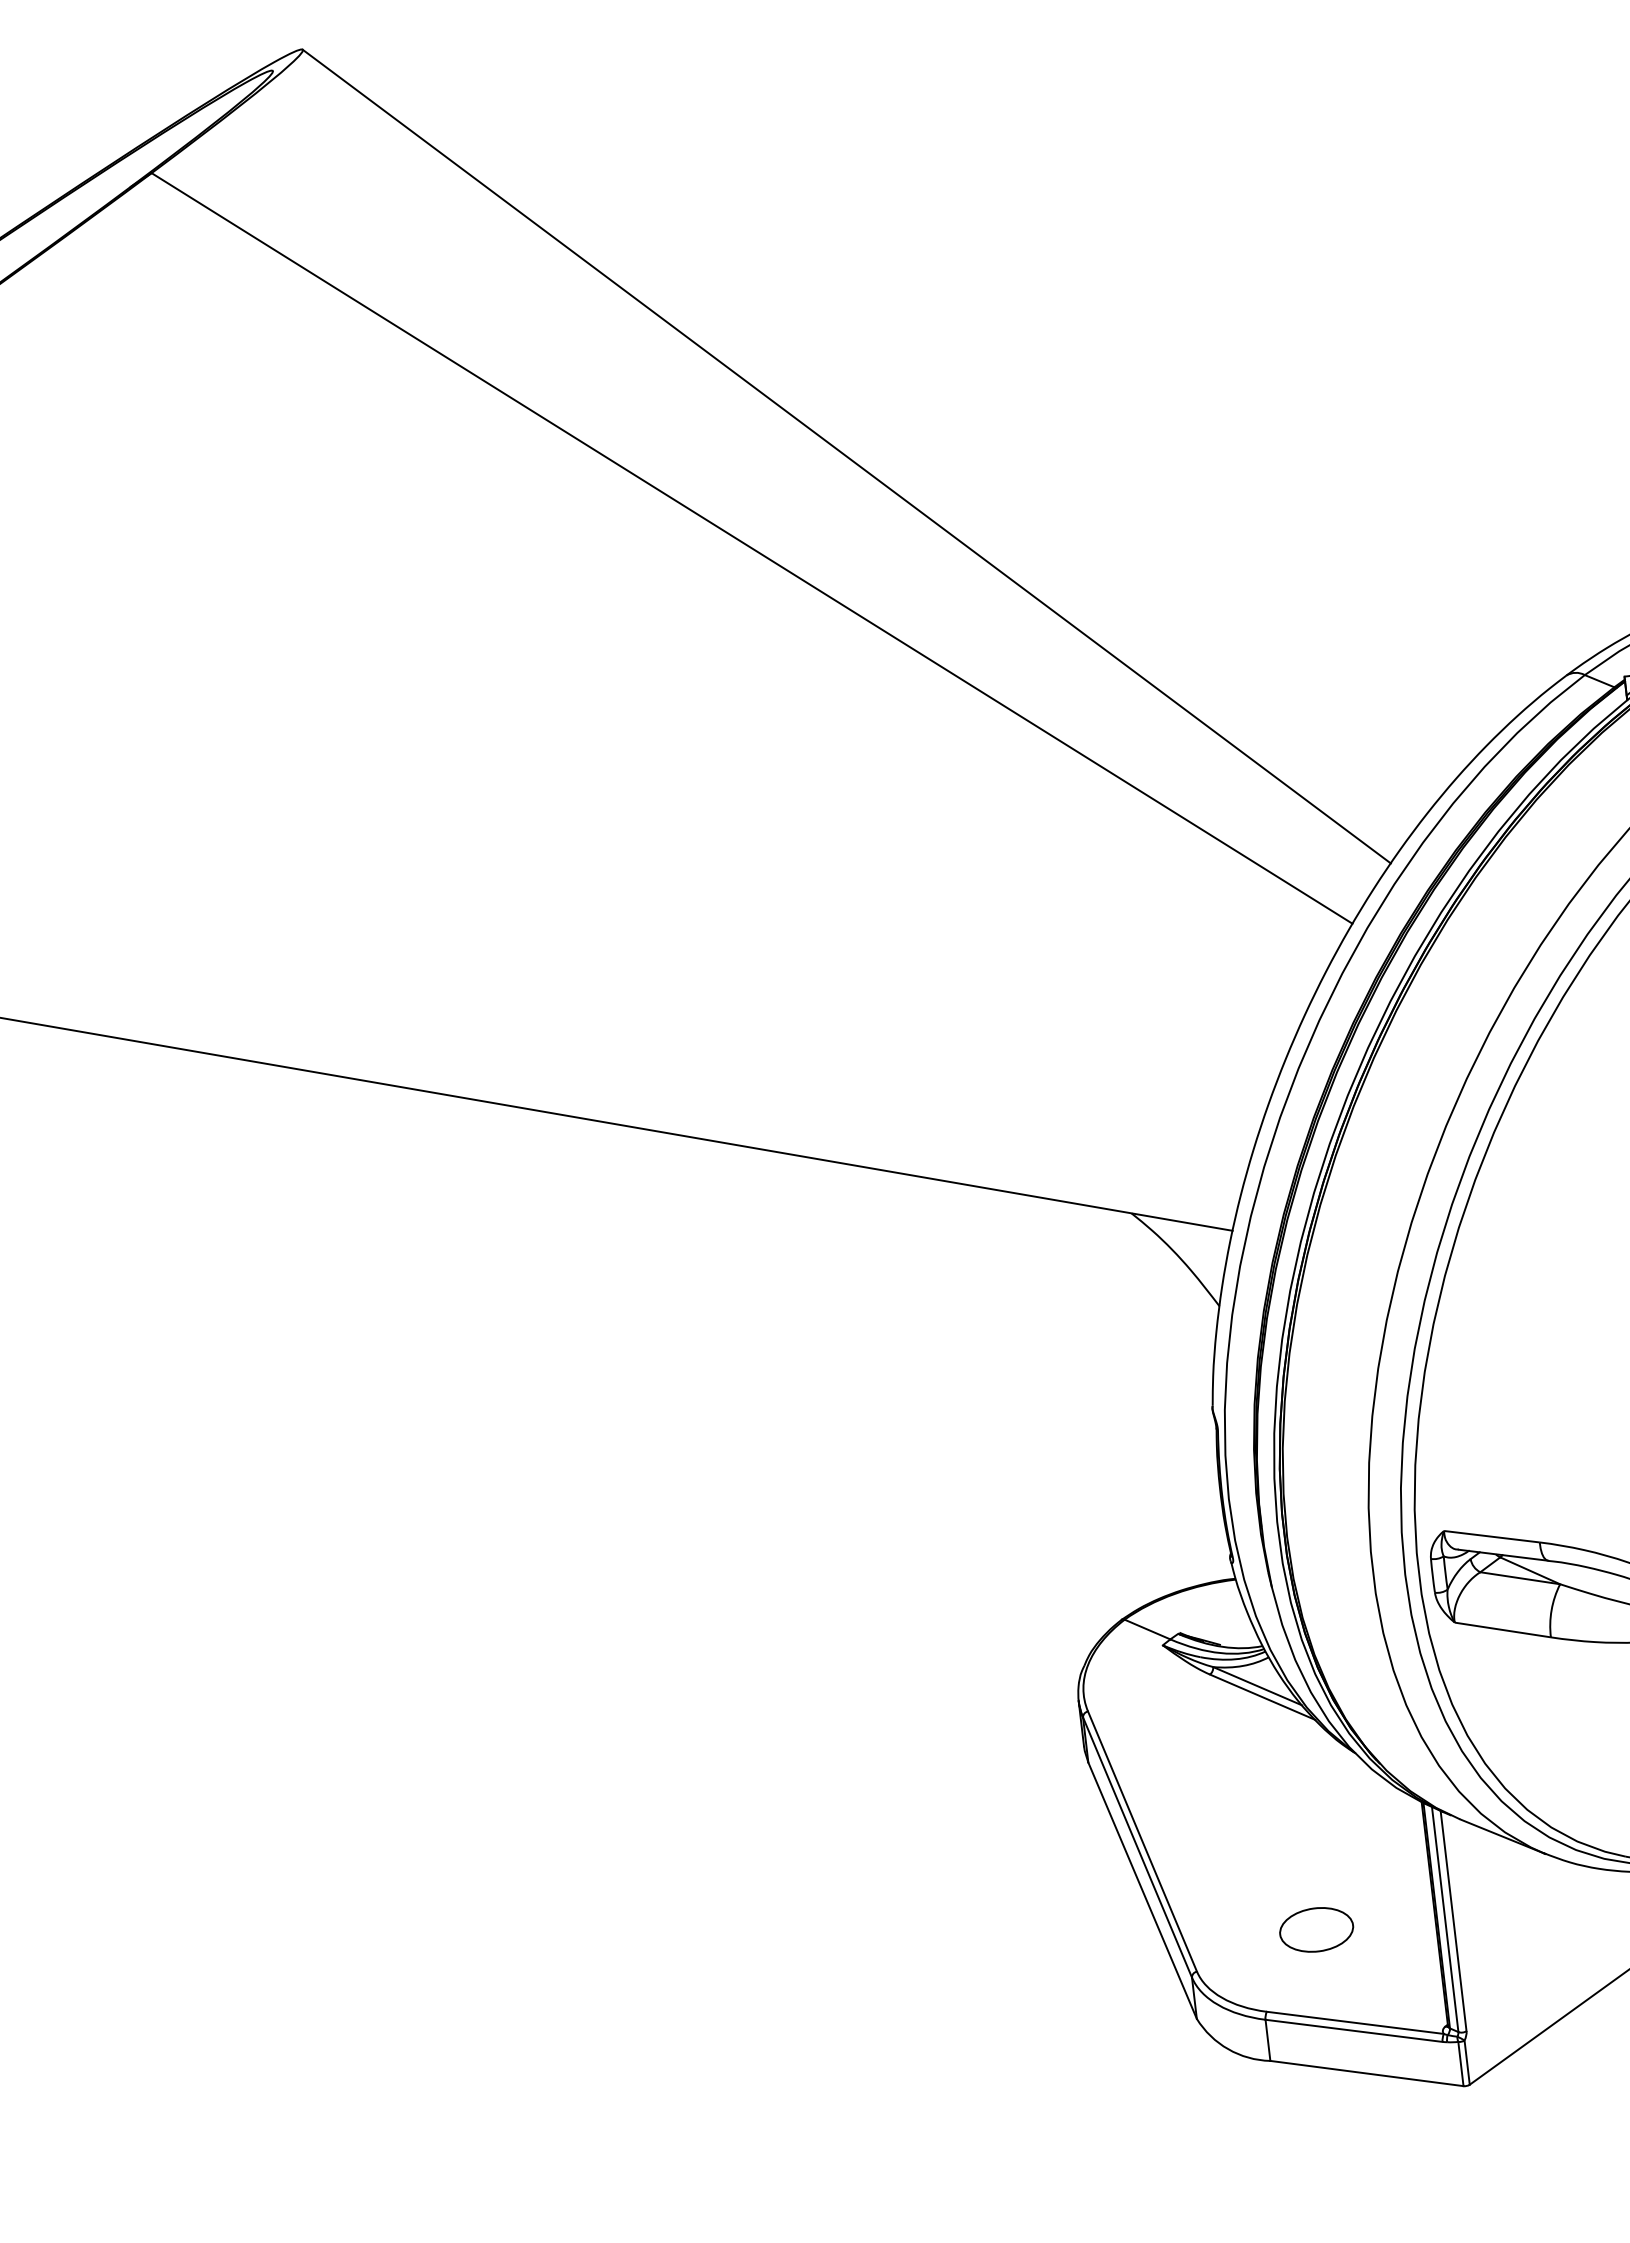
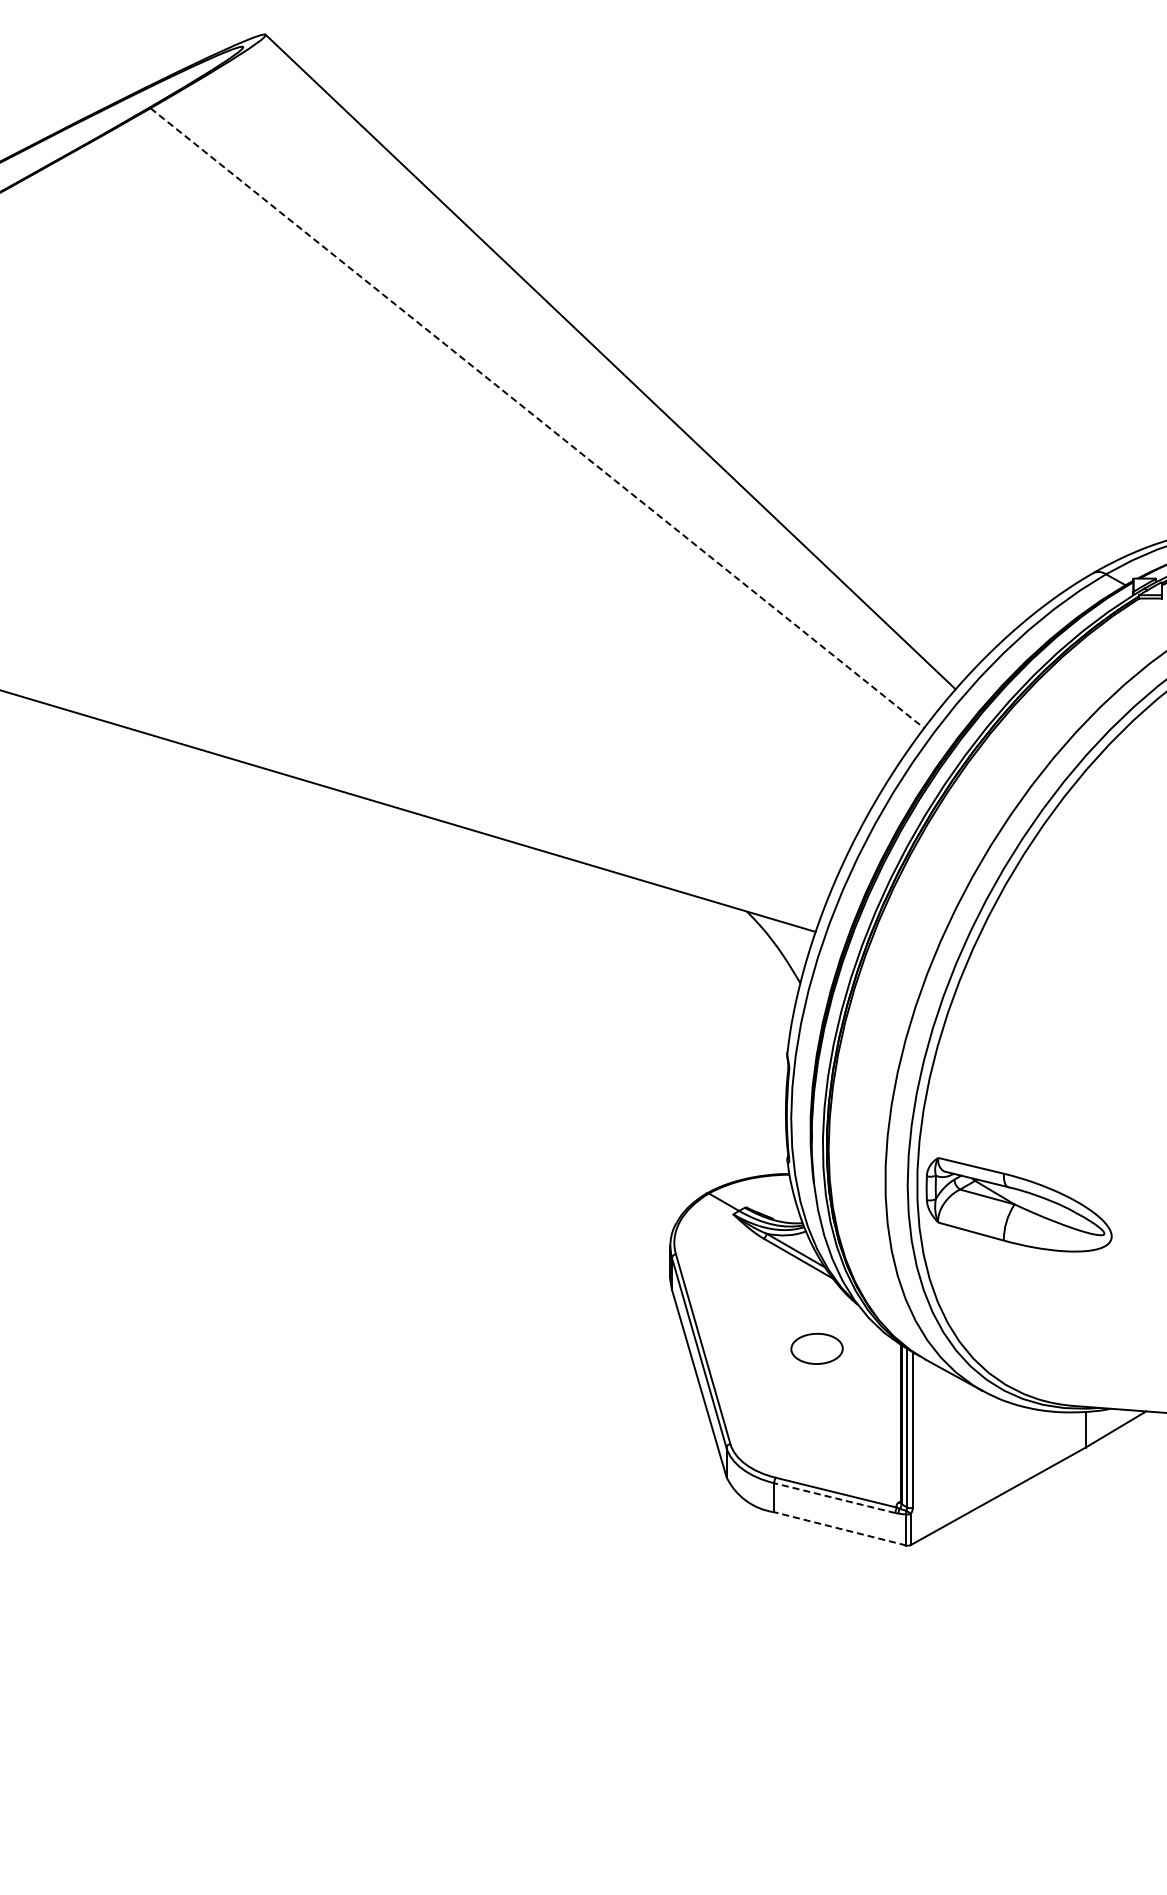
line: (752, 548) -> (537, 418), solid -> dashed
part: (1315, 1929) -> (816, 1348), moved
line: (1353, 2031) -> (834, 1498), solid -> dashed
line: (1365, 2073) -> (839, 1528), solid -> dashed

